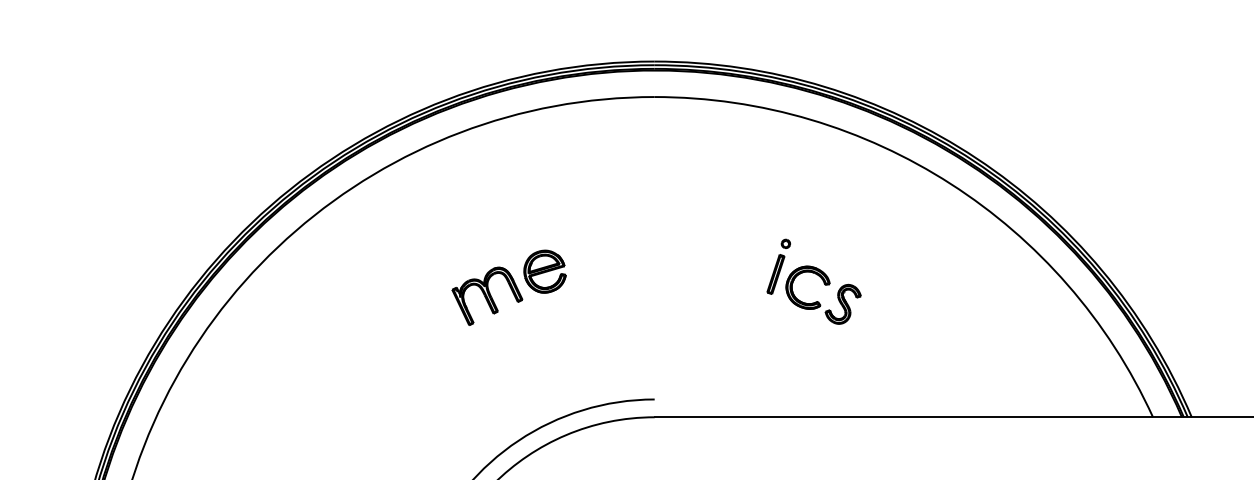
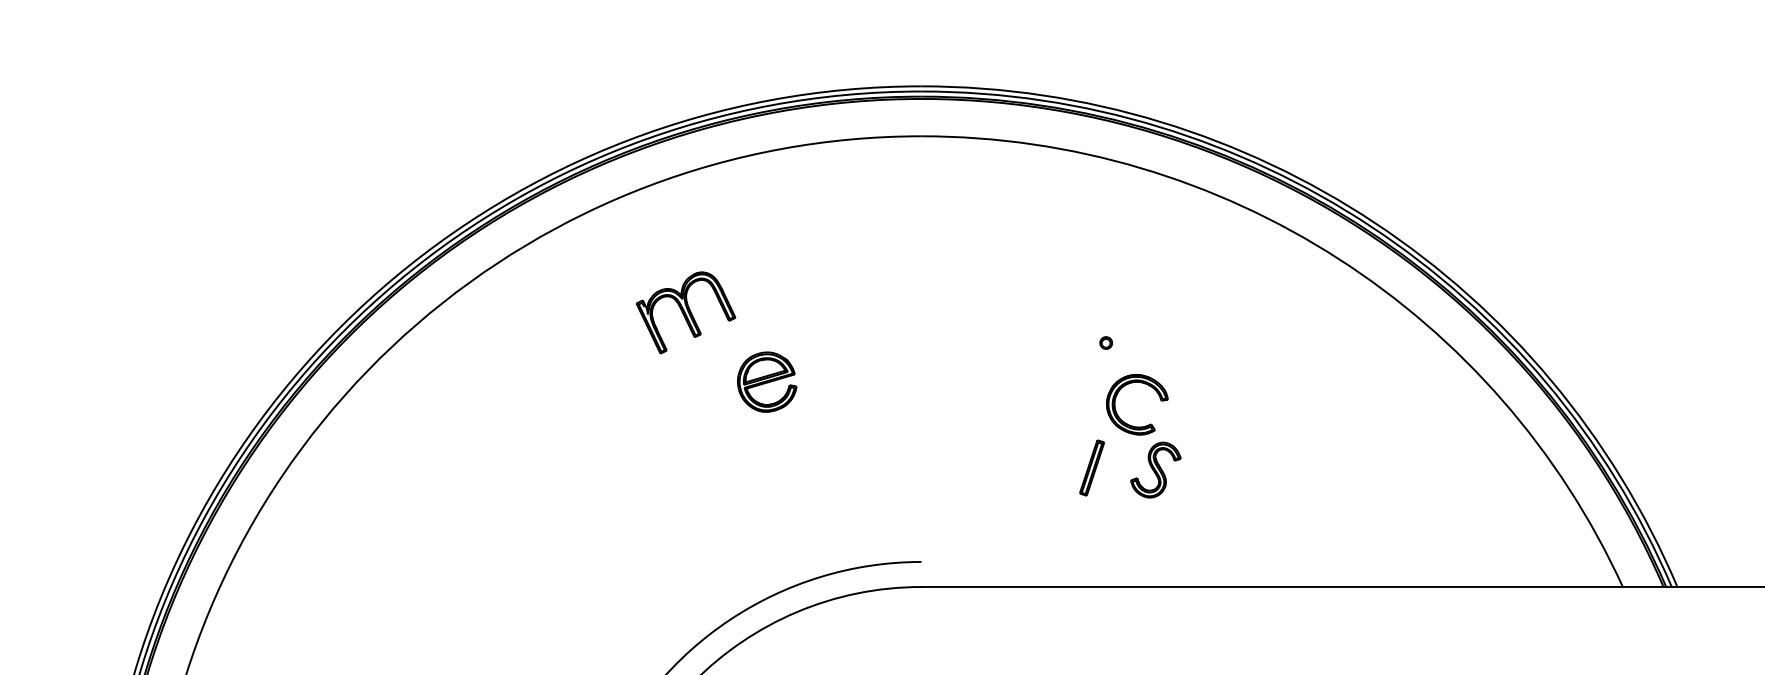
part: (775, 274) -> (1091, 467), moved
part: (487, 296) -> (686, 312), moved
part: (842, 303) -> (1155, 469), moved

